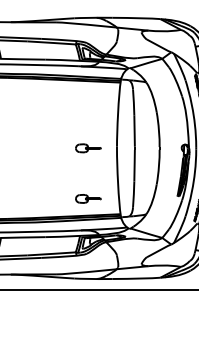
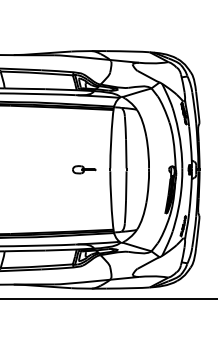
part: (88, 198) -> (84, 215), removed

